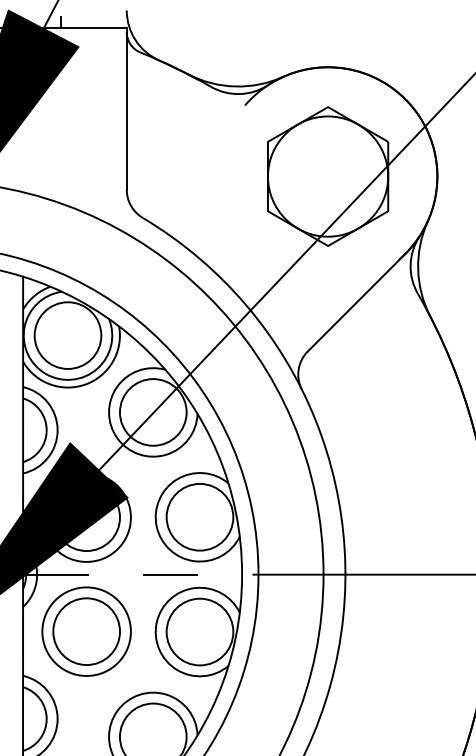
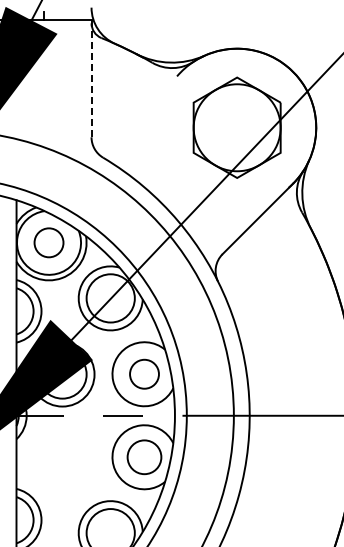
line: (126, 108) -> (91, 78), solid -> dashed
circle: (67, 335) -> (48, 242), size x0.6
circle: (199, 517) -> (144, 374), size x0.6
part: (86, 630) -> (62, 456), removed
circle: (199, 632) -> (144, 457), size x0.7

